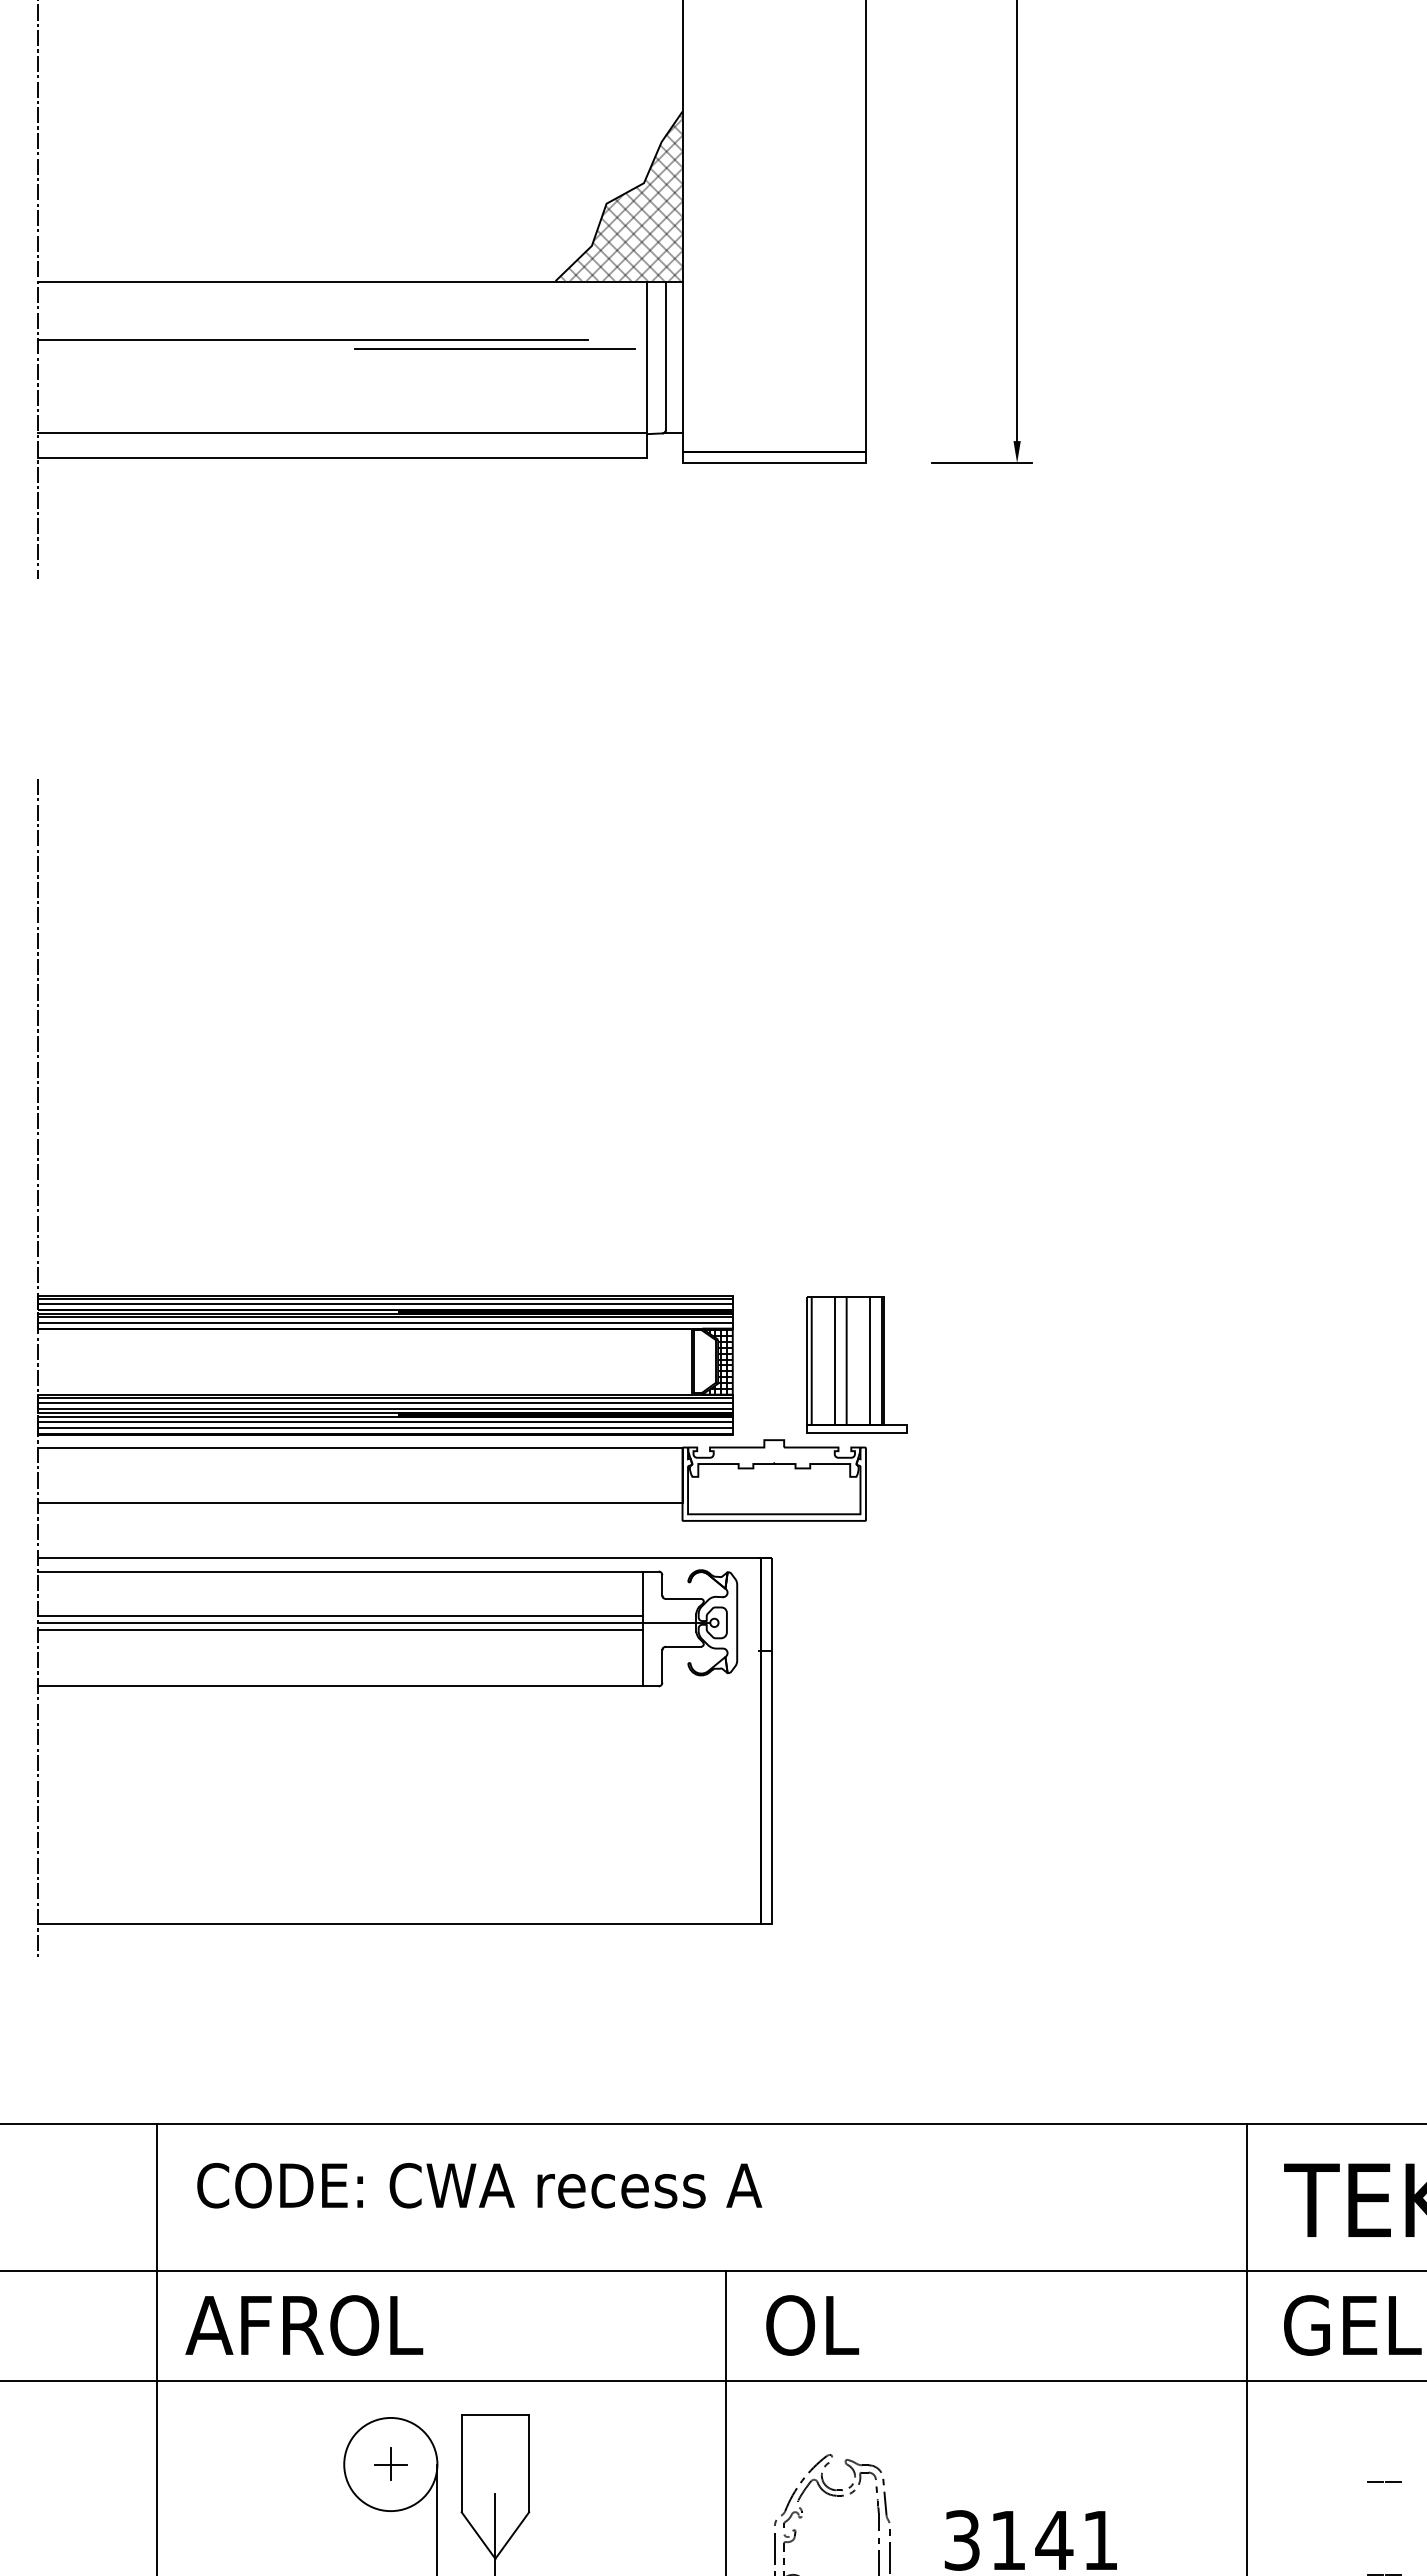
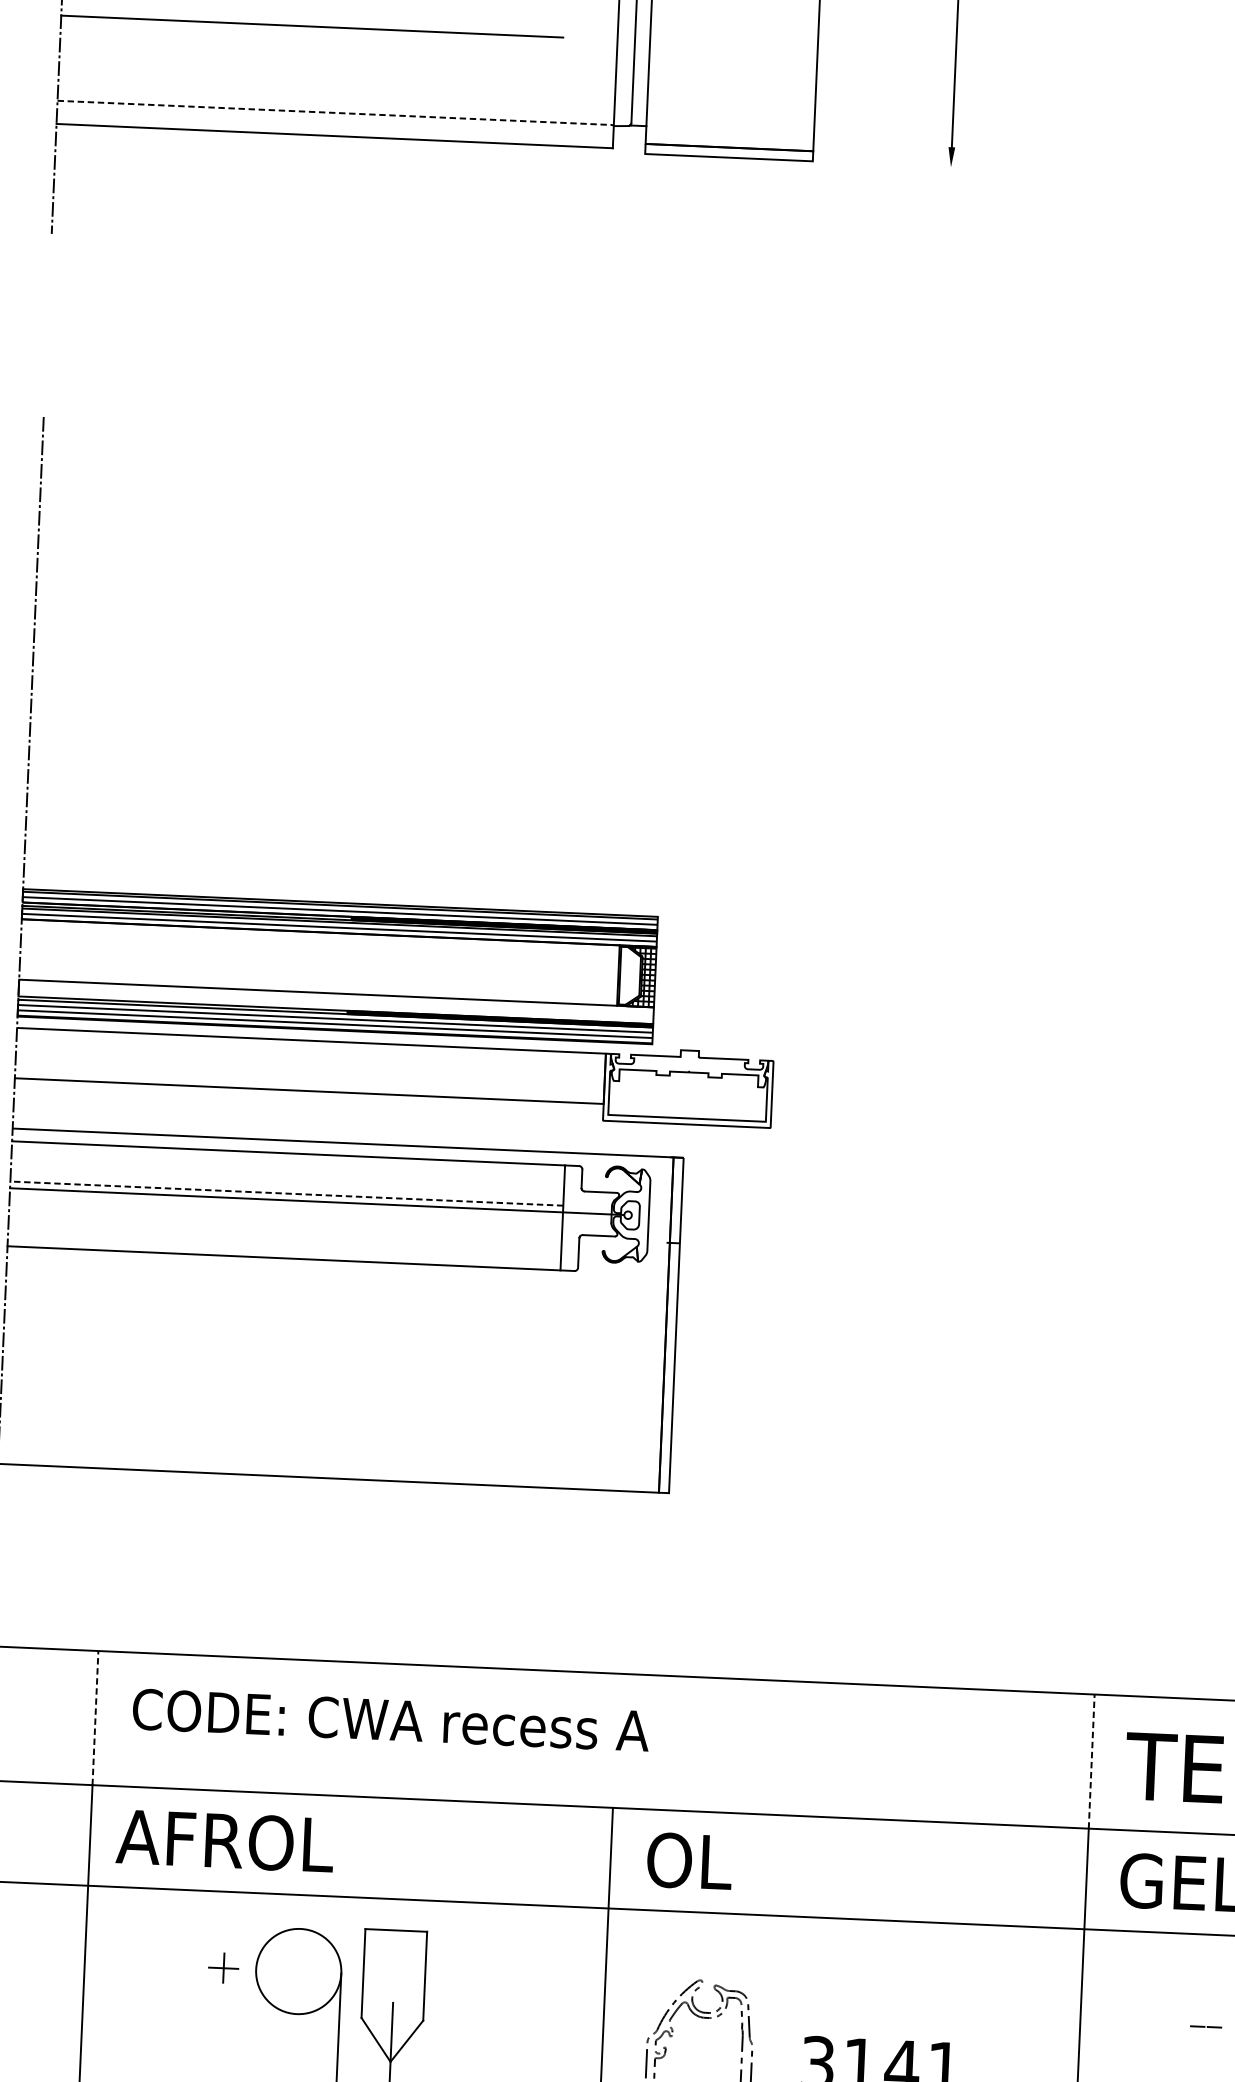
line: (494, 349) -> (477, 42), removed
line: (343, 433) -> (336, 113), solid -> dashed
line: (981, 463) -> (918, 166), removed
part: (856, 1364) -> (768, 984), removed
hatch: (385, 1403) -> (336, 1001), removed
line: (340, 1615) -> (286, 1193), solid -> dashed
line: (340, 1629) -> (286, 1206), removed
line: (156, 2196) -> (95, 1717), solid -> dashed
line: (1246, 2196) -> (1091, 1760), solid -> dashed
part: (390, 2463) -> (223, 1967), moved

